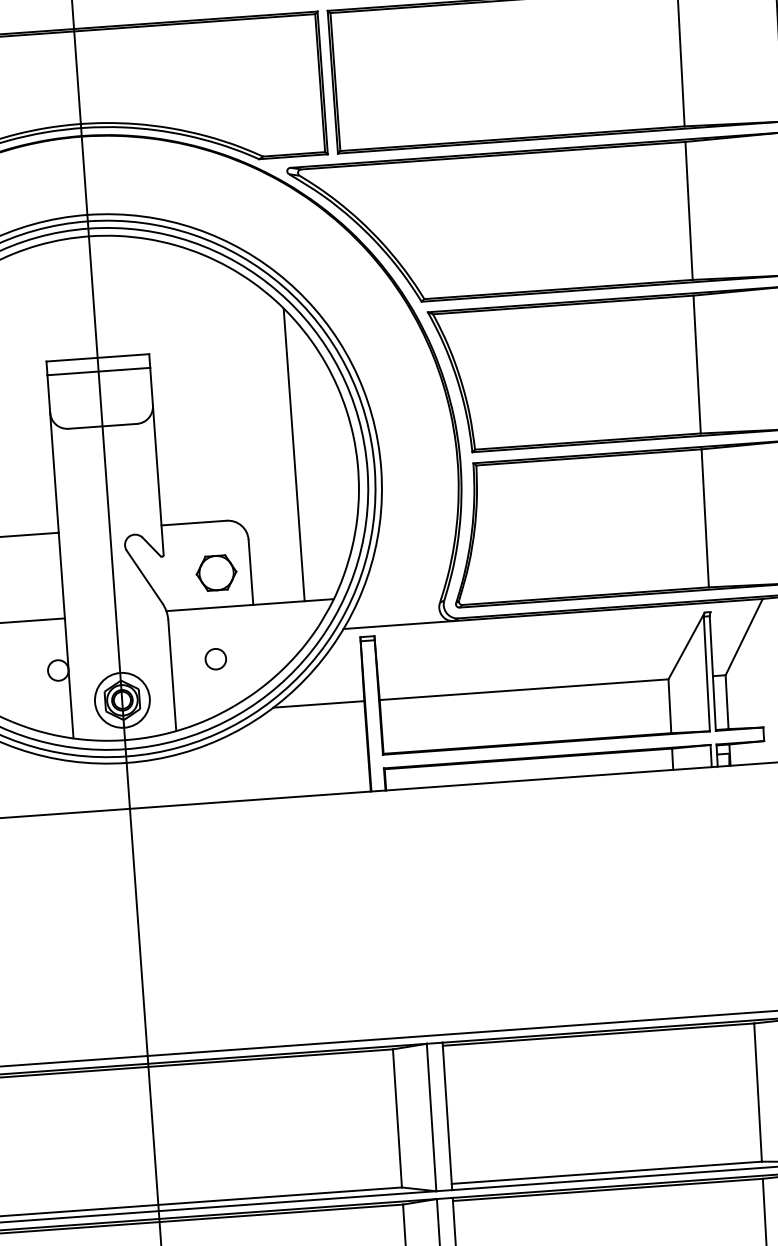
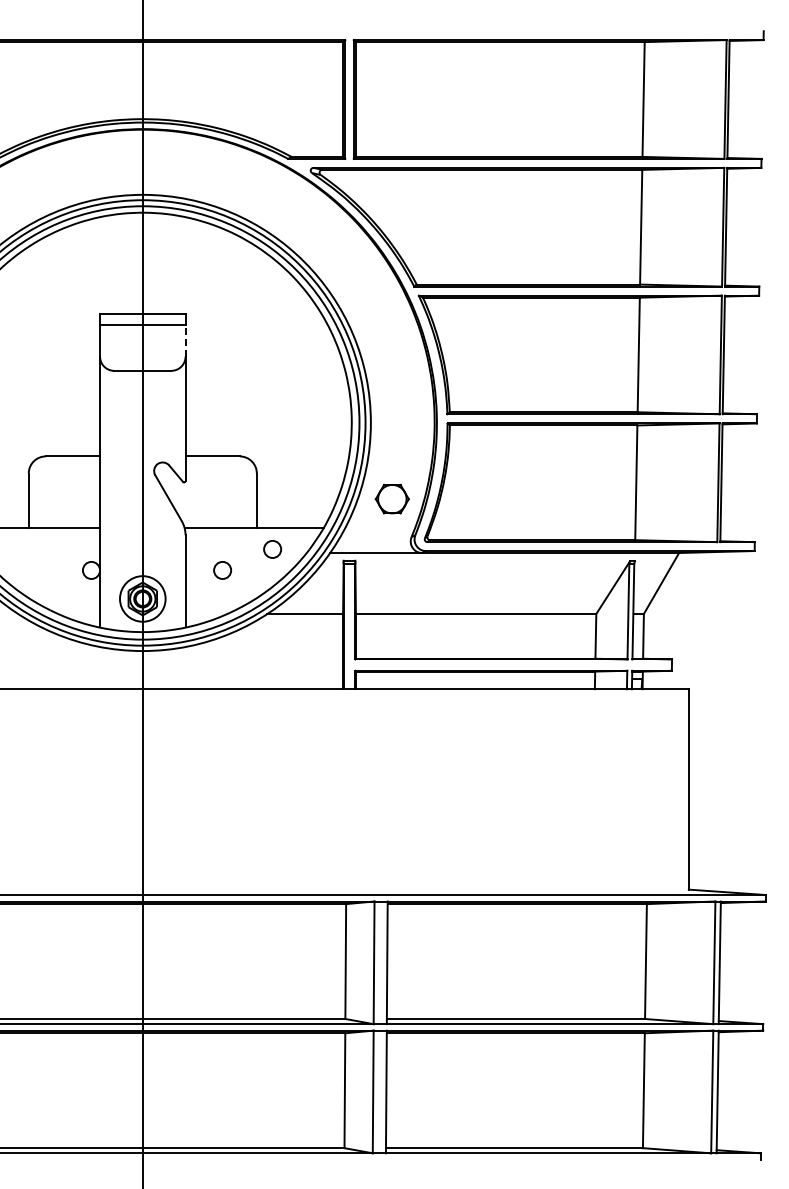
line: (151, 386) -> (185, 340), solid -> dashed
line: (293, 454) -> (299, 405), removed
part: (215, 572) -> (391, 498), moved
circle: (273, 629) -> (272, 549), added

